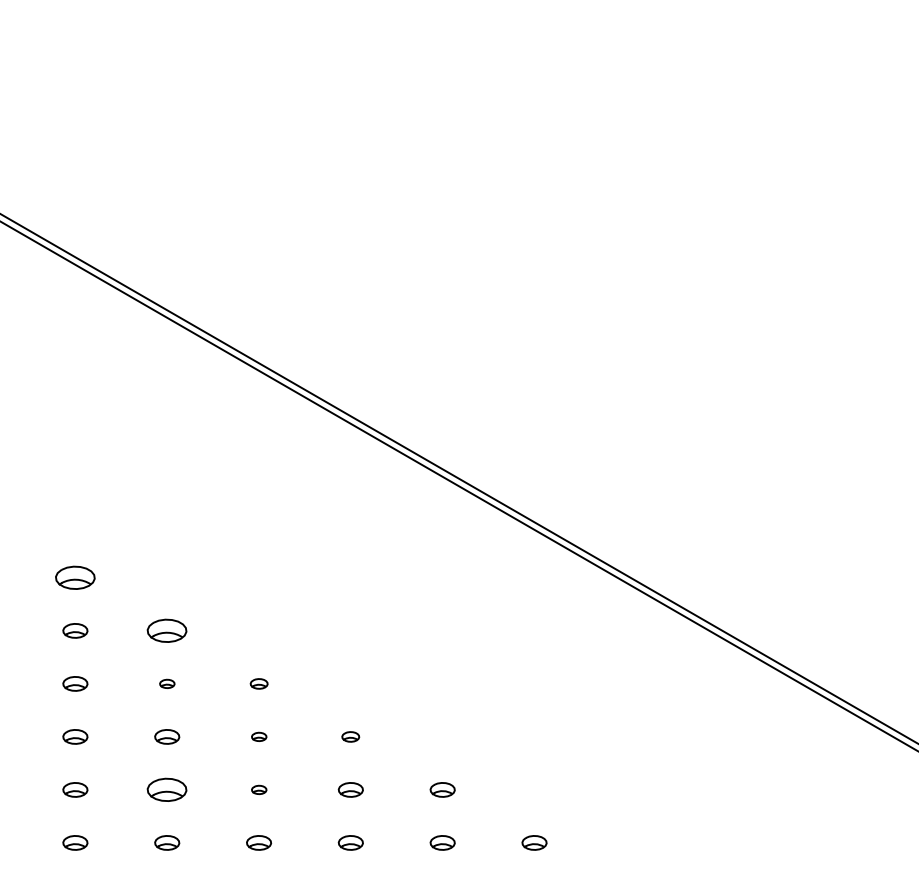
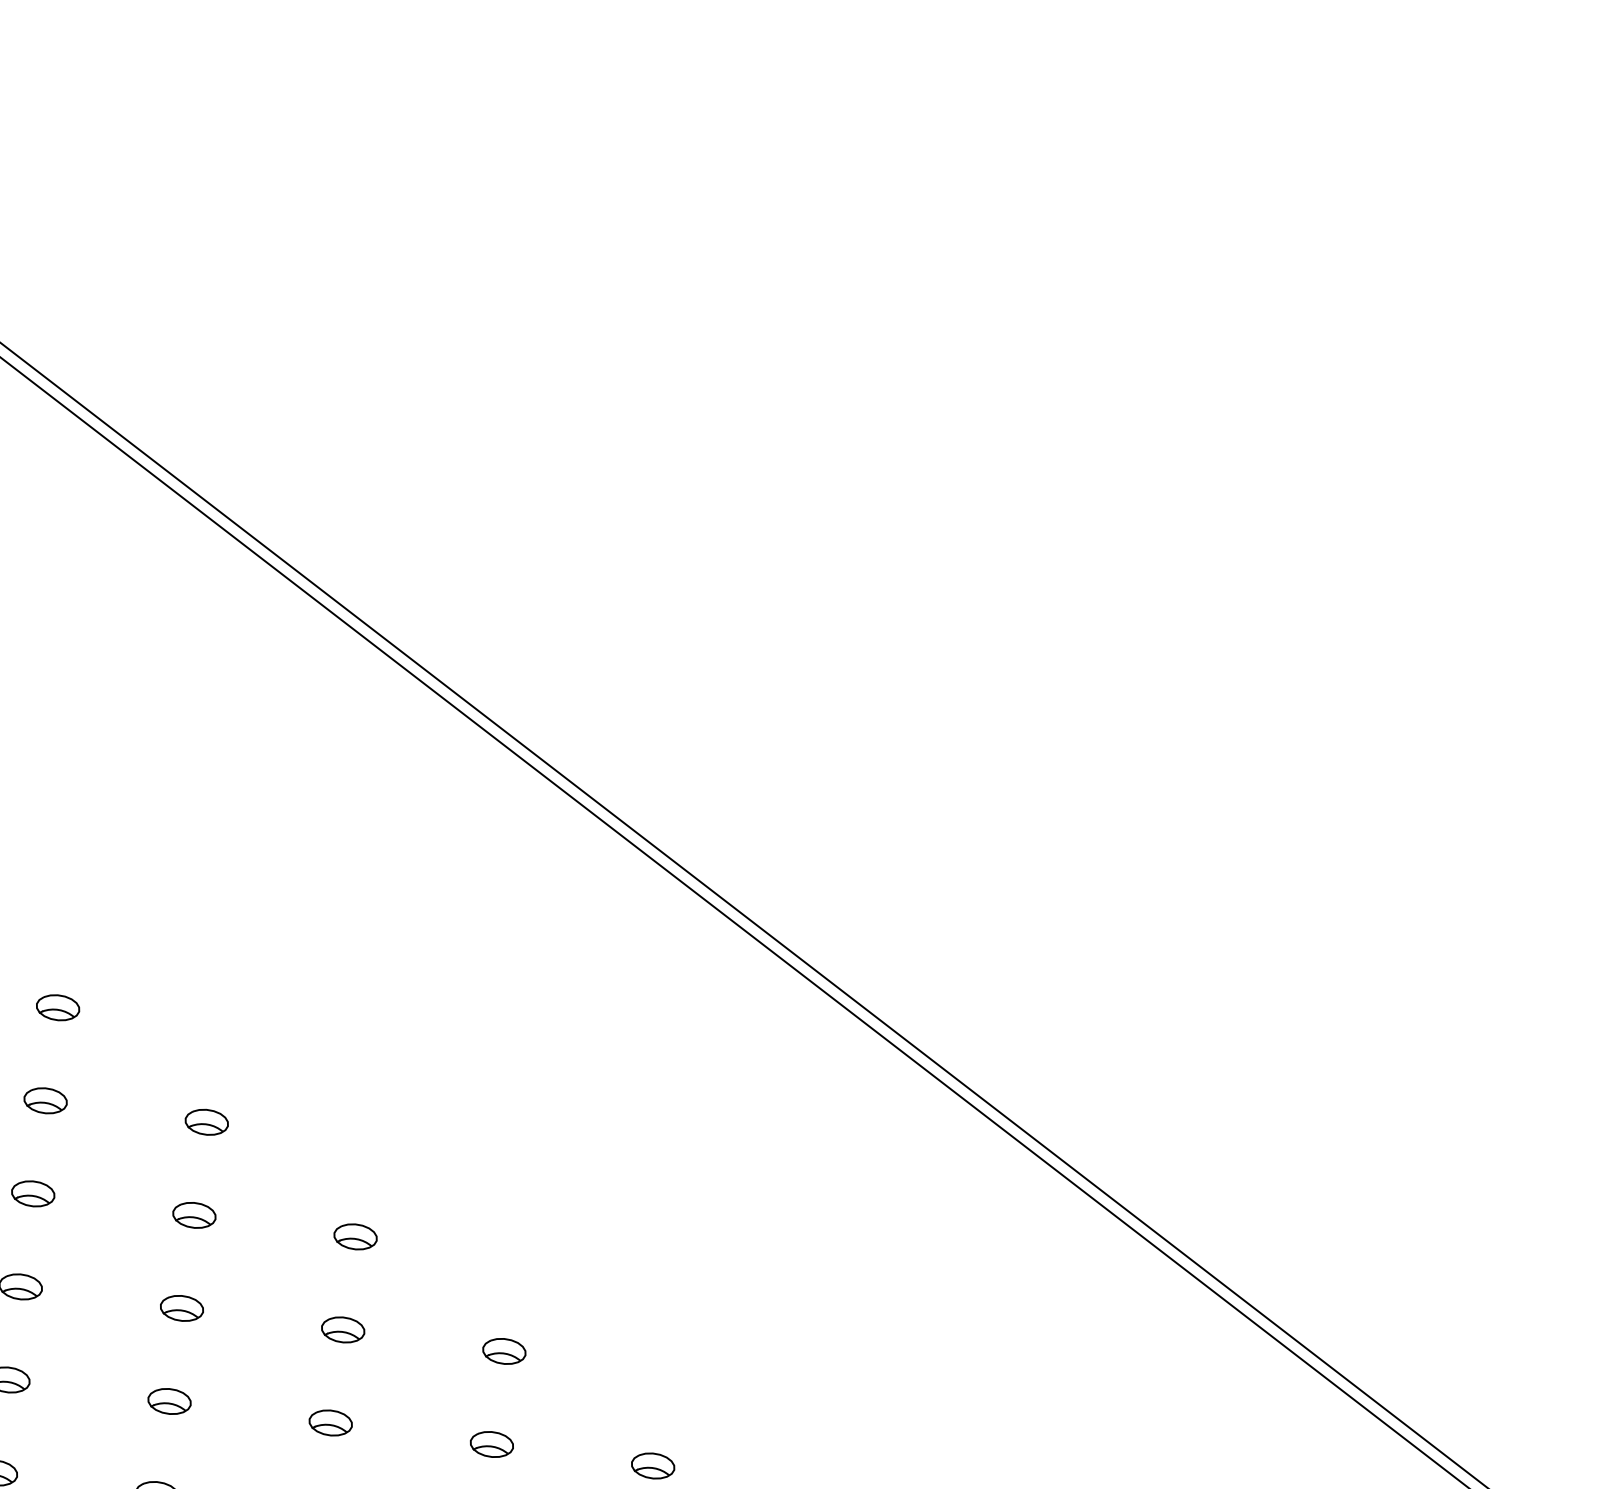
part: (75, 577) -> (58, 1007), size x0.62
part: (167, 630) -> (207, 1121), size x0.62
part: (167, 683) -> (194, 1214), size x1.67
part: (259, 683) -> (356, 1236), size x1.43
part: (259, 736) -> (344, 1329), size x1.67
part: (350, 736) -> (503, 1350), size x1.43
part: (167, 789) -> (170, 1400), size x0.62
part: (259, 789) -> (331, 1422), size x1.67

